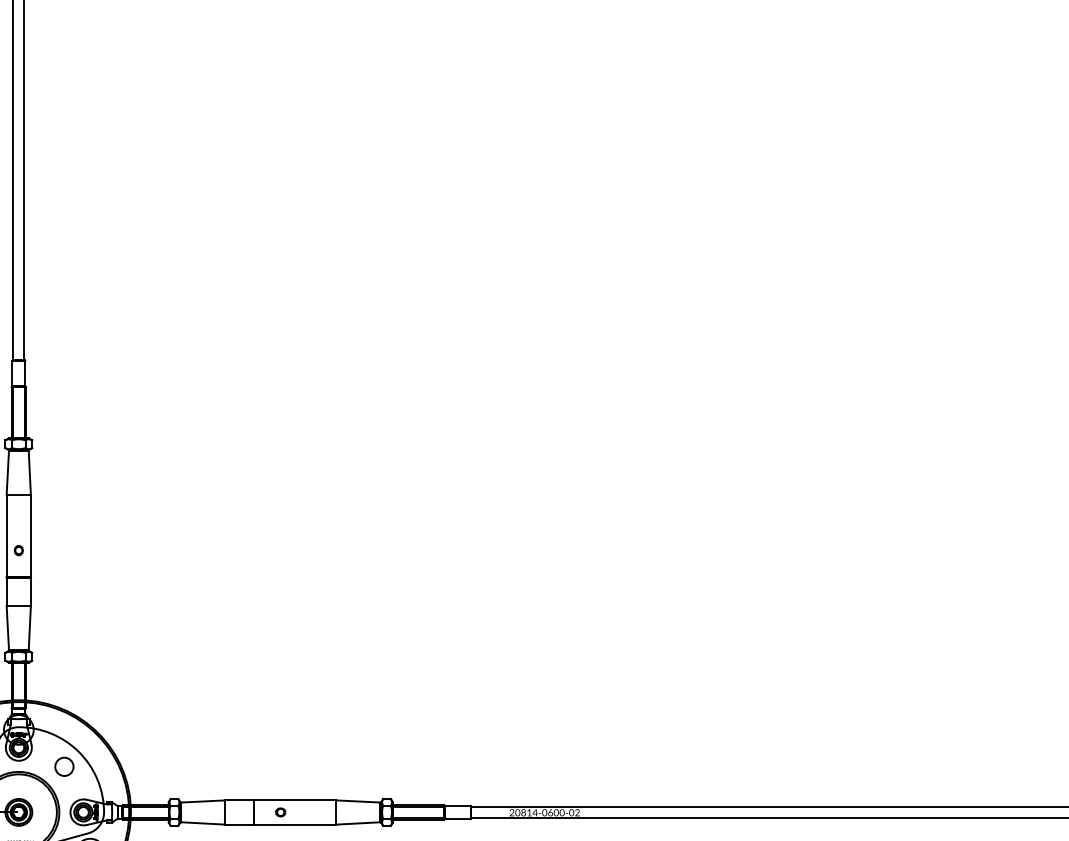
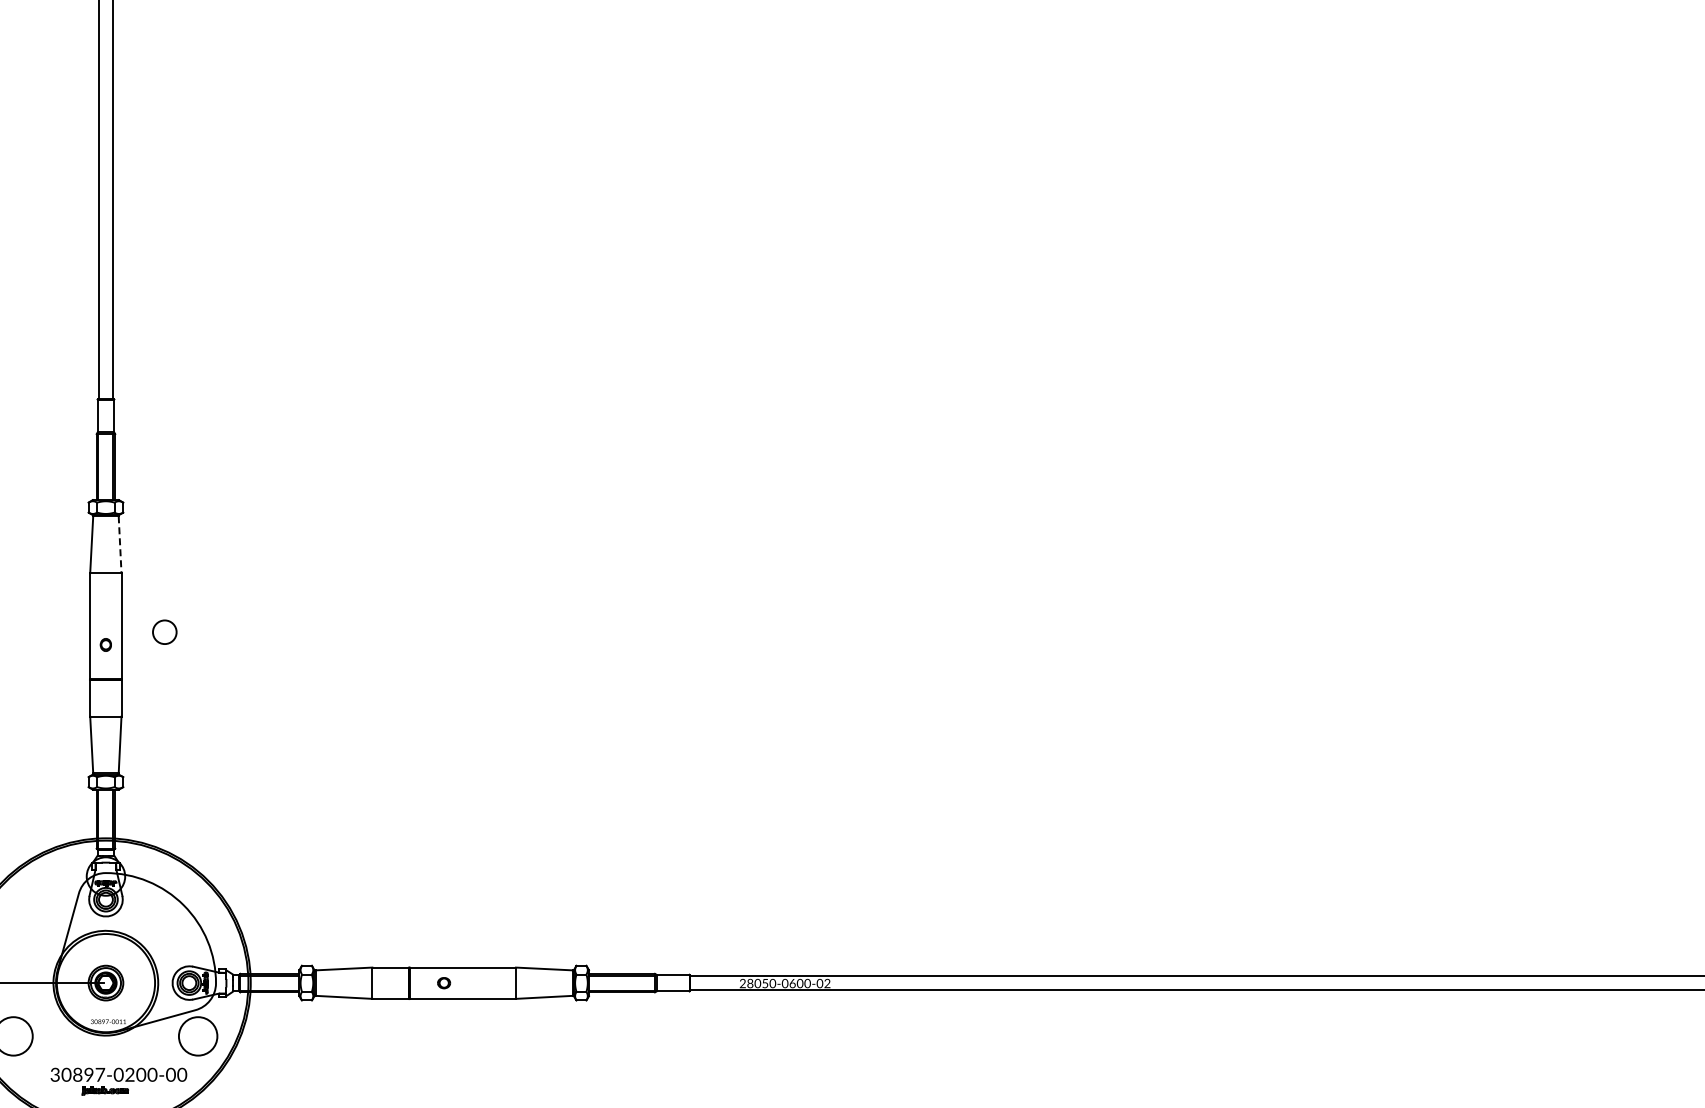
line: (30, 473) -> (120, 545), solid -> dashed
circle: (64, 766) -> (164, 631), moved
text: (526, 812) -> (761, 983), 20814-0600-02 -> 28050-0600-02

